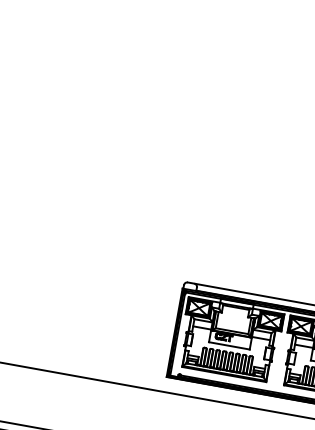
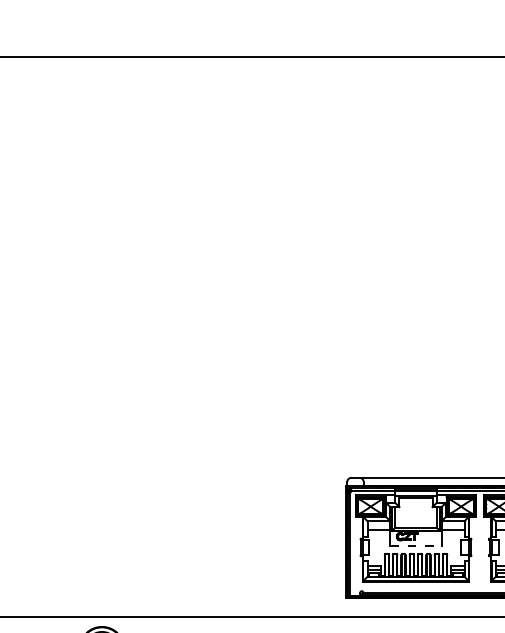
line: (228, 346) -> (415, 546), solid -> dashed

